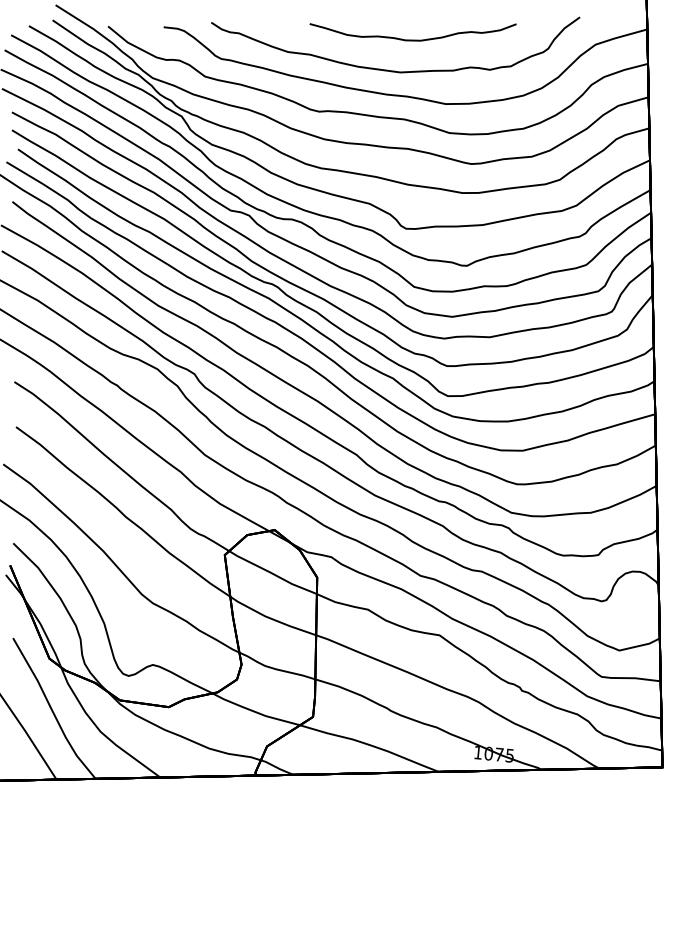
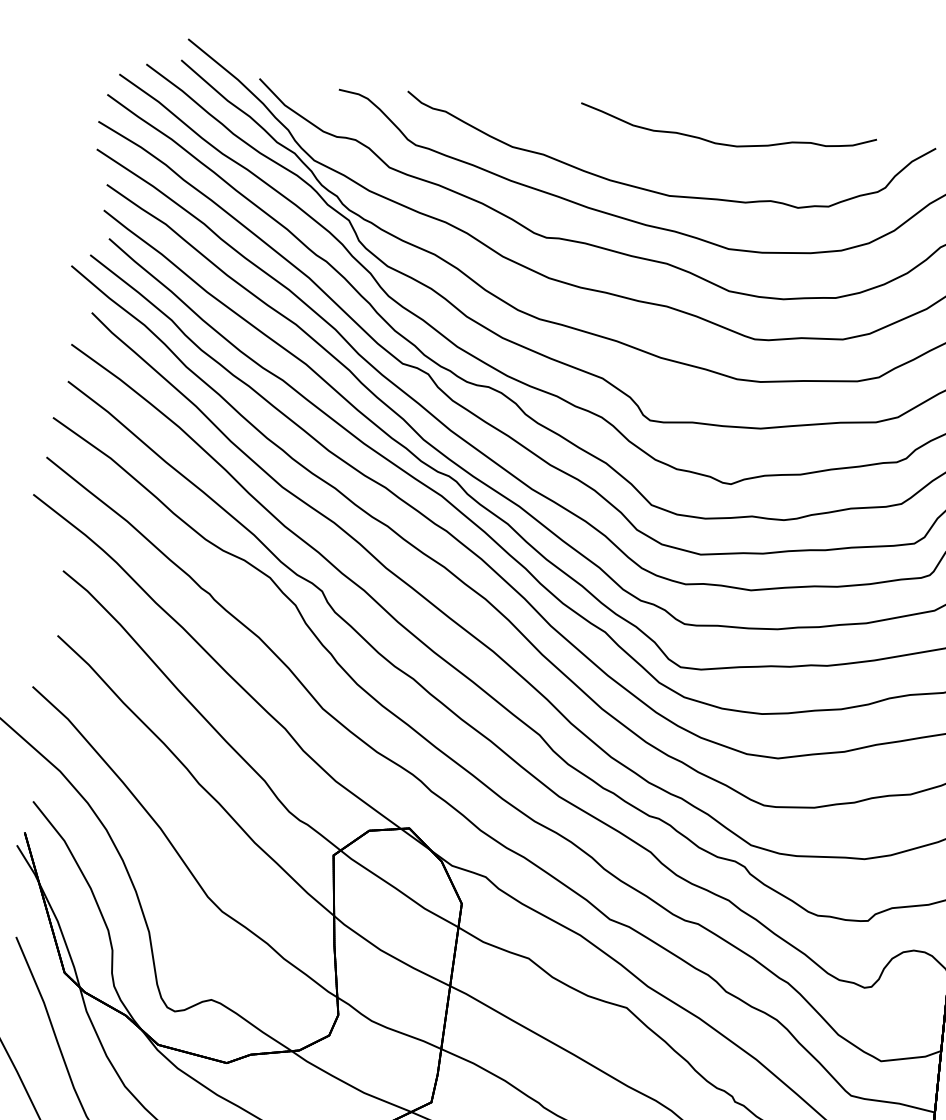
part: (412, 39) -> (725, 143), moved

